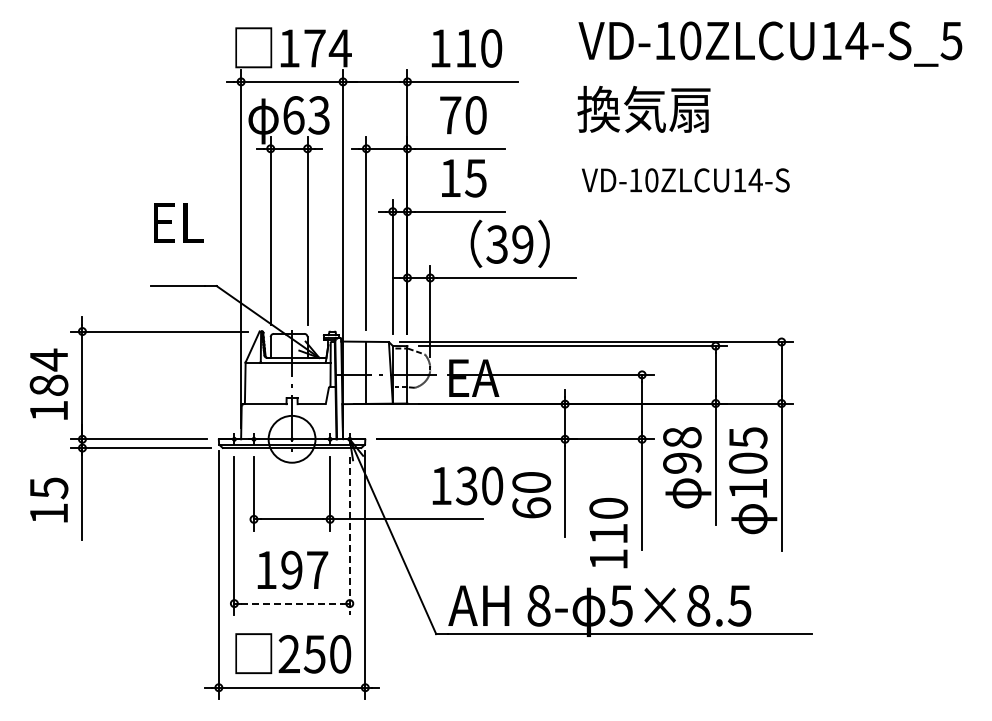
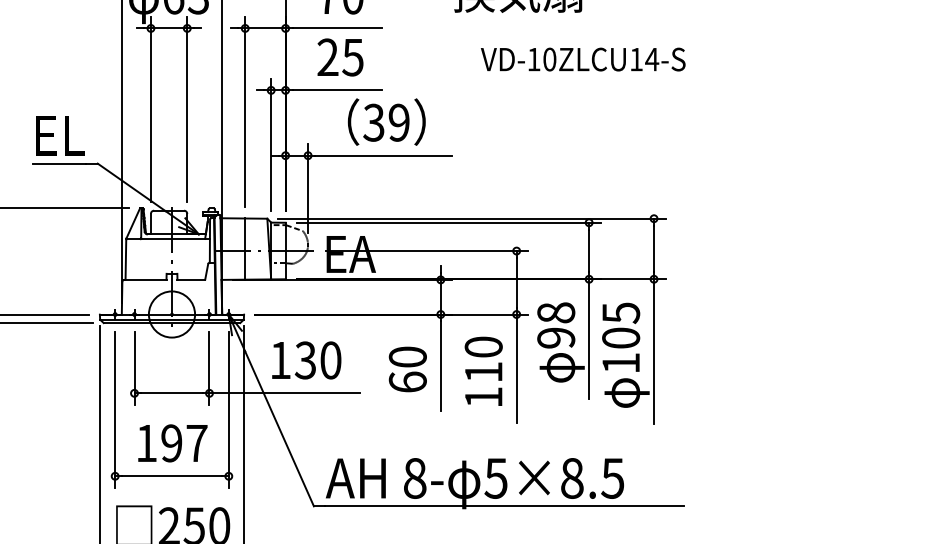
text: (450, 177) -> (327, 56), 15 -> 25
text: (685, 180) -> (582, 59), moved
text: (178, 222) -> (60, 135), moved
text: (467, 485) -> (306, 359), moved
text: (608, 533) -> (483, 371), moved
line: (349, 536) -> (228, 410), dashed -> solid
line: (292, 603) -> (172, 476), dashed -> solid

